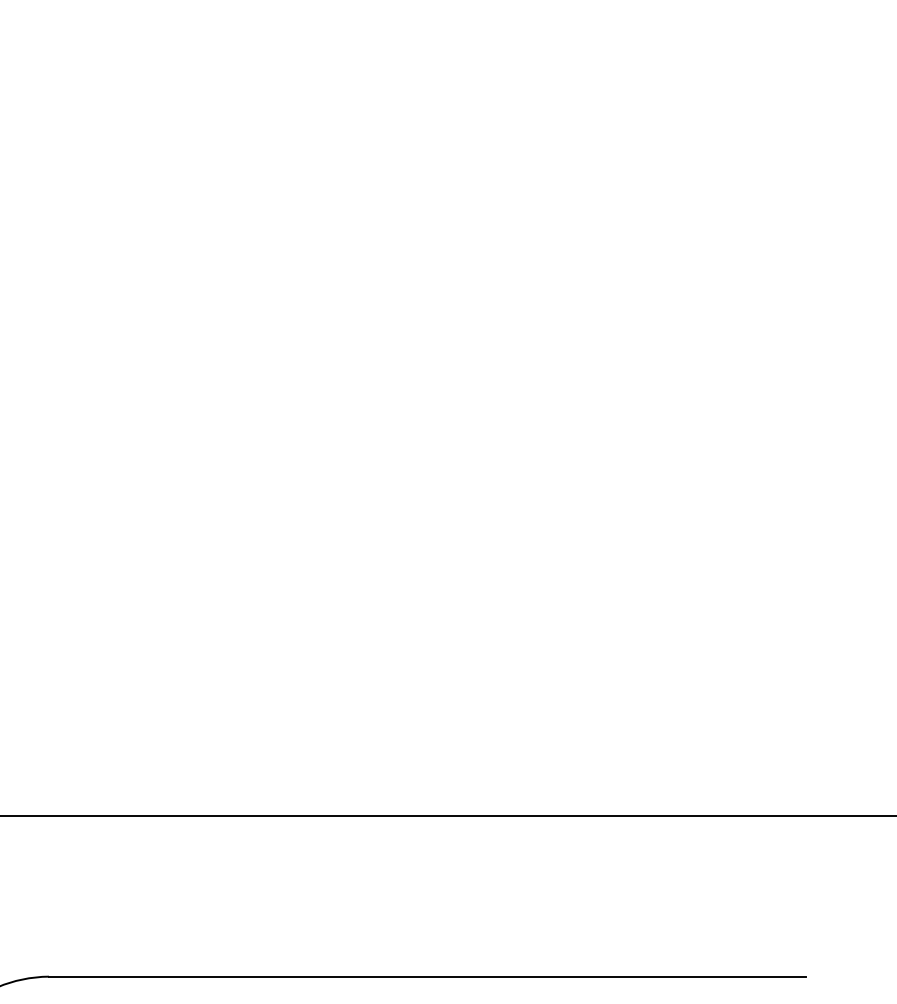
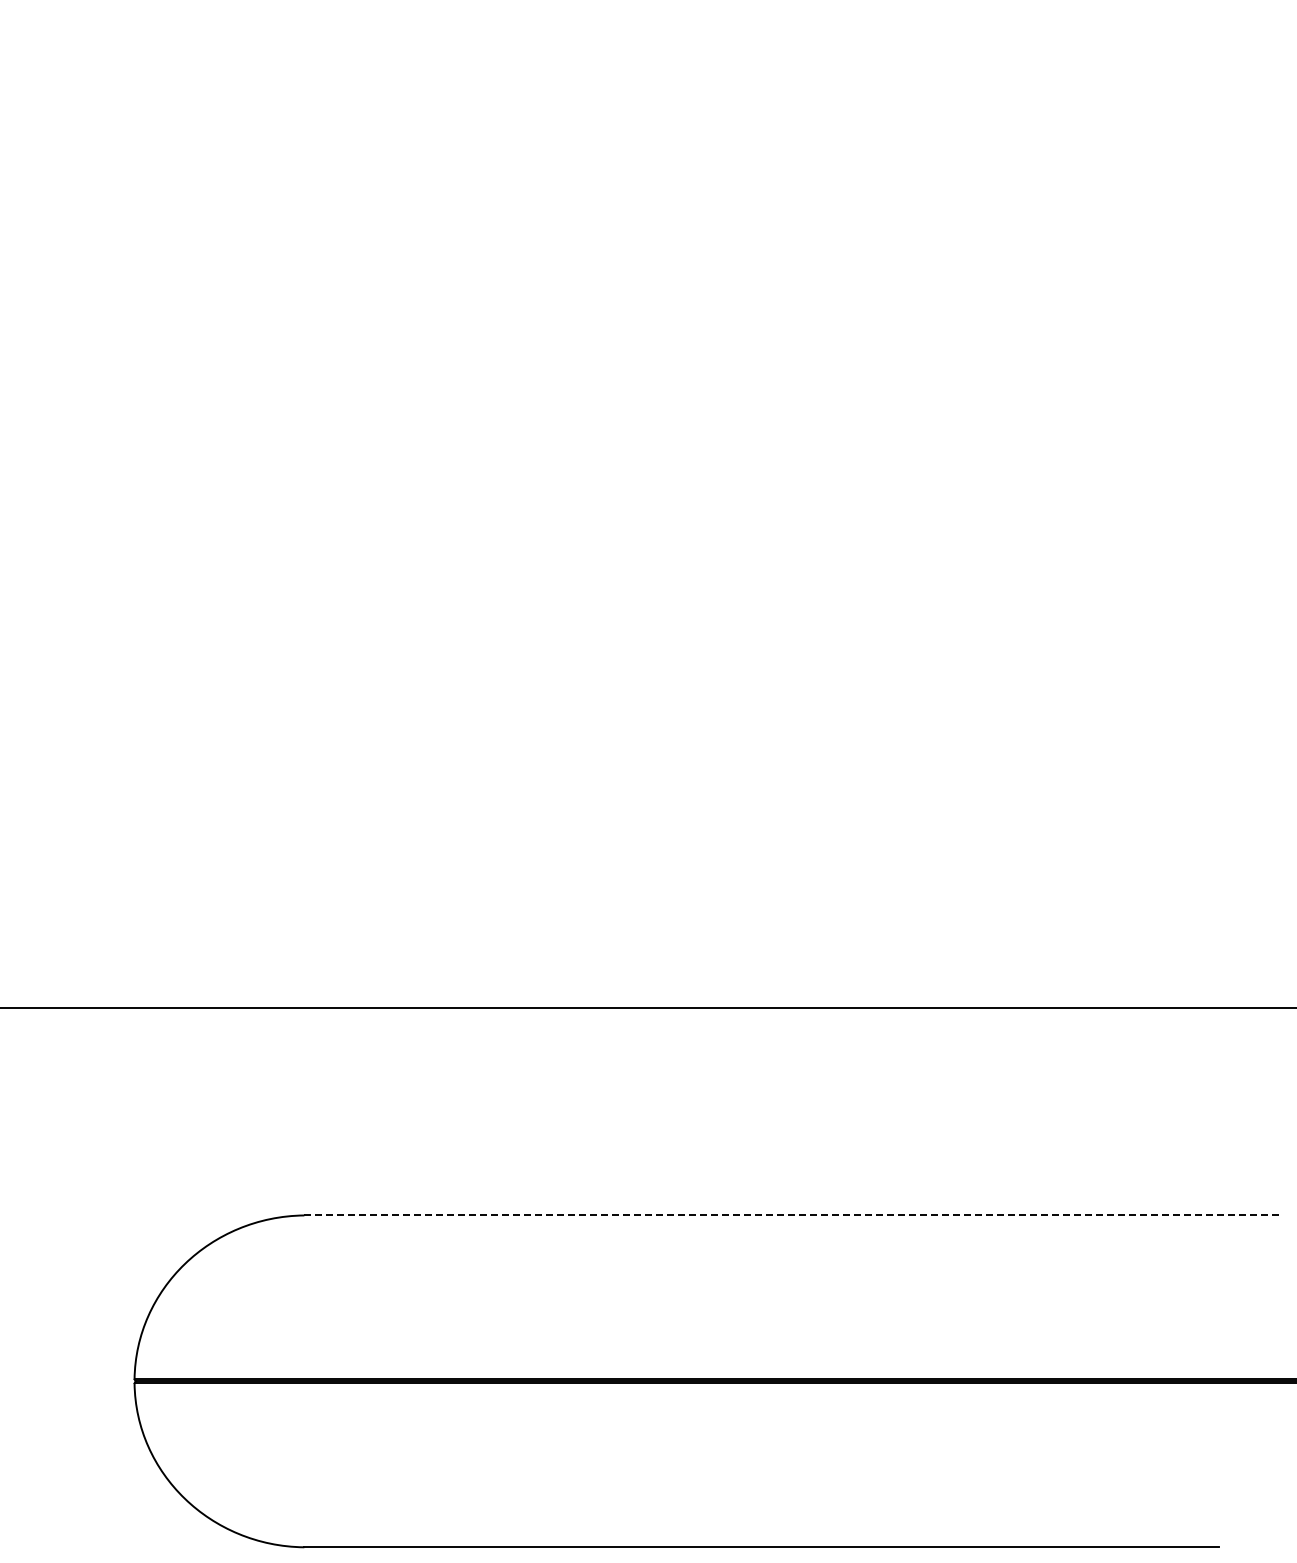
line: (427, 976) -> (791, 1215), solid -> dashed

